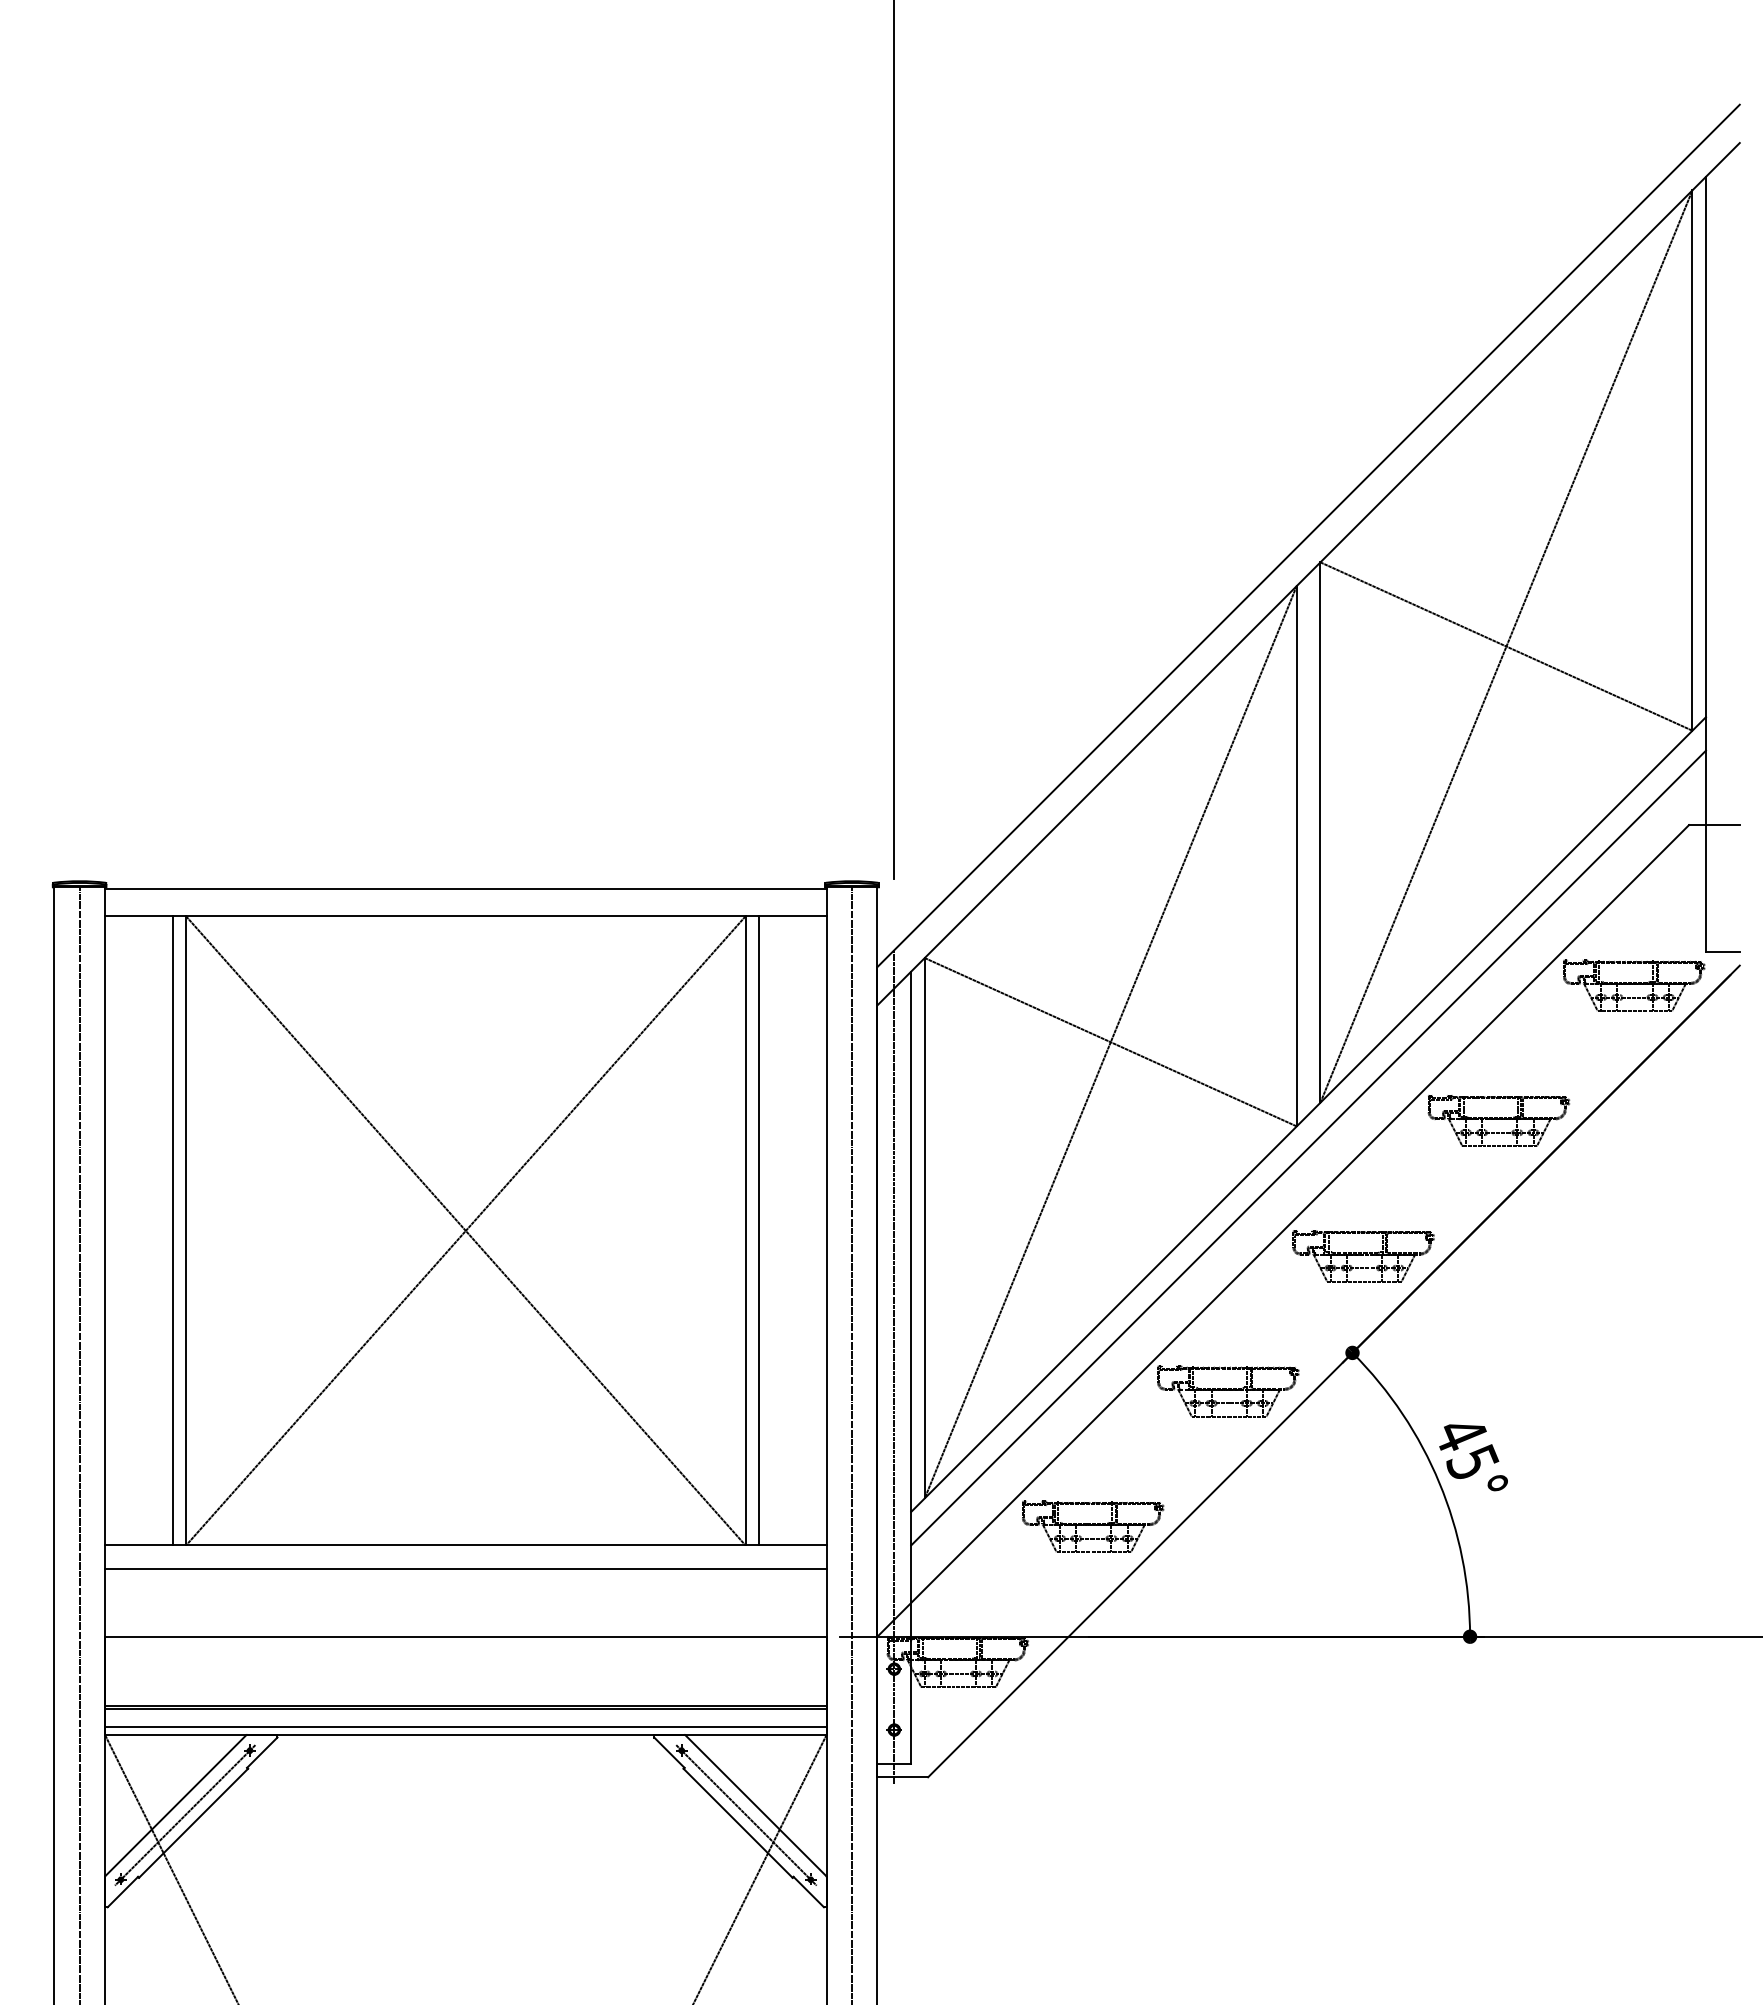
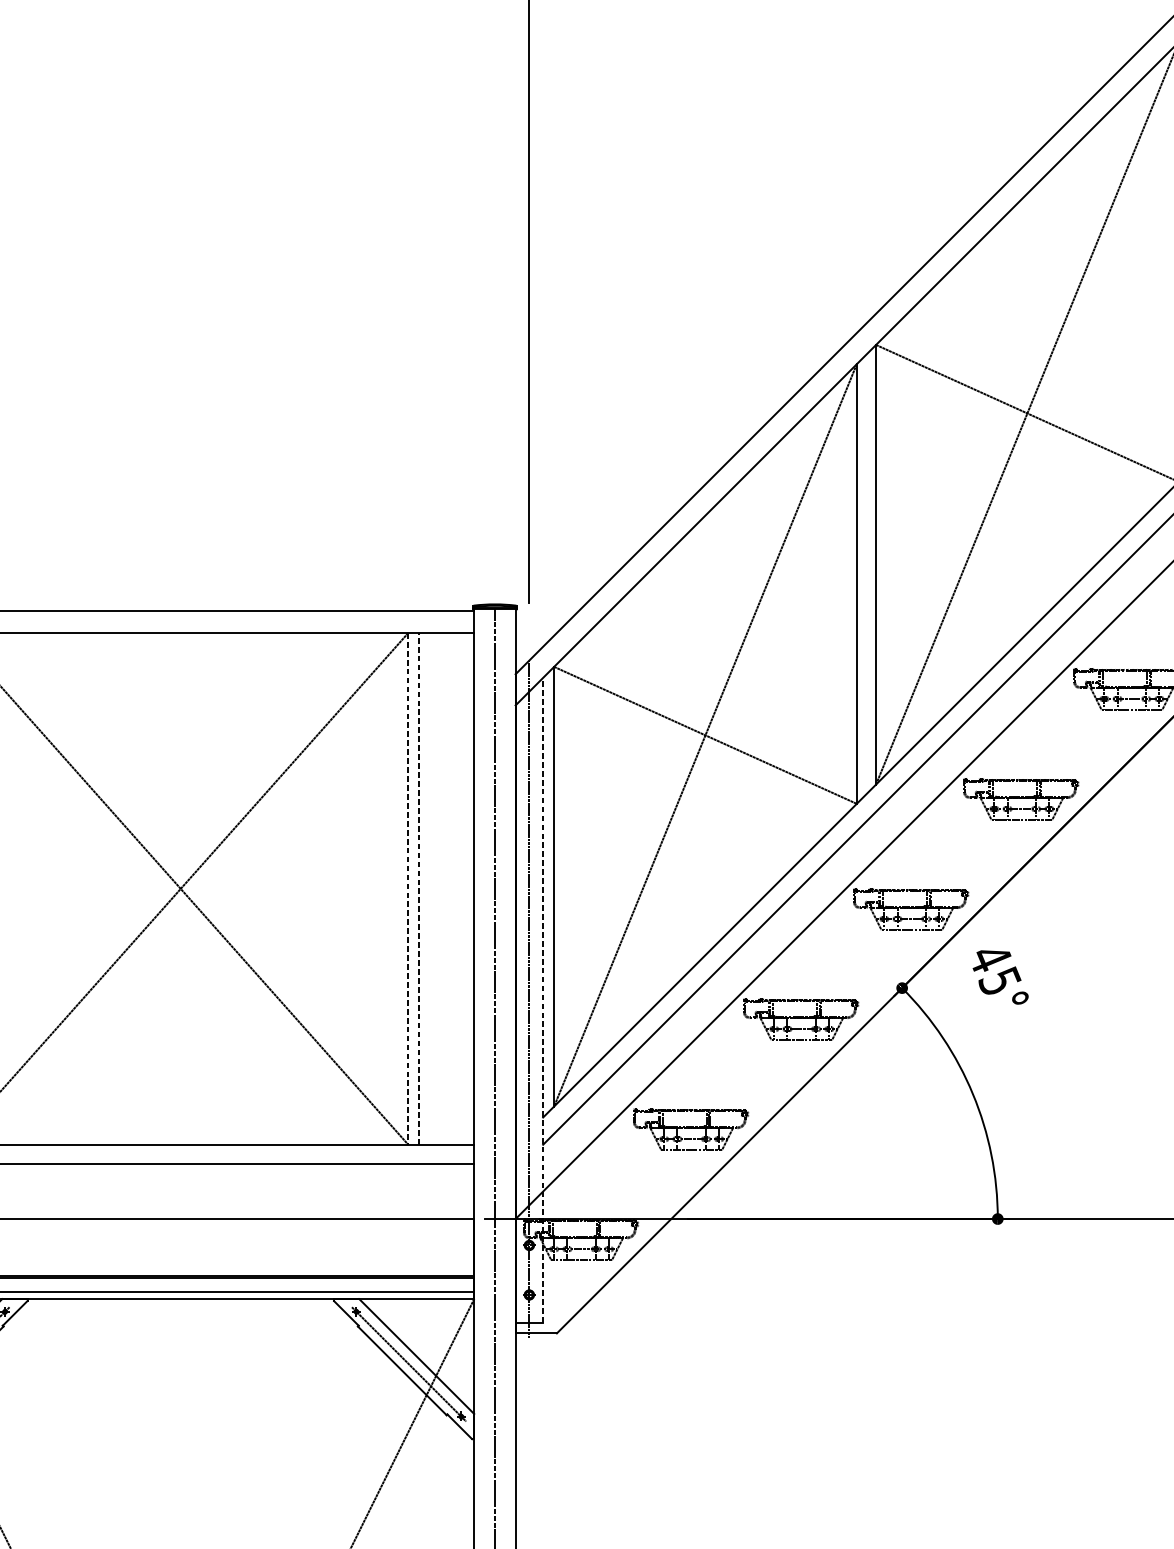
line: (745, 1230) -> (408, 888), solid -> dashed
line: (759, 1230) -> (419, 888), solid -> dashed
line: (911, 1367) -> (543, 1000), solid -> dashed
text: (1473, 1457) -> (1000, 977), moved

